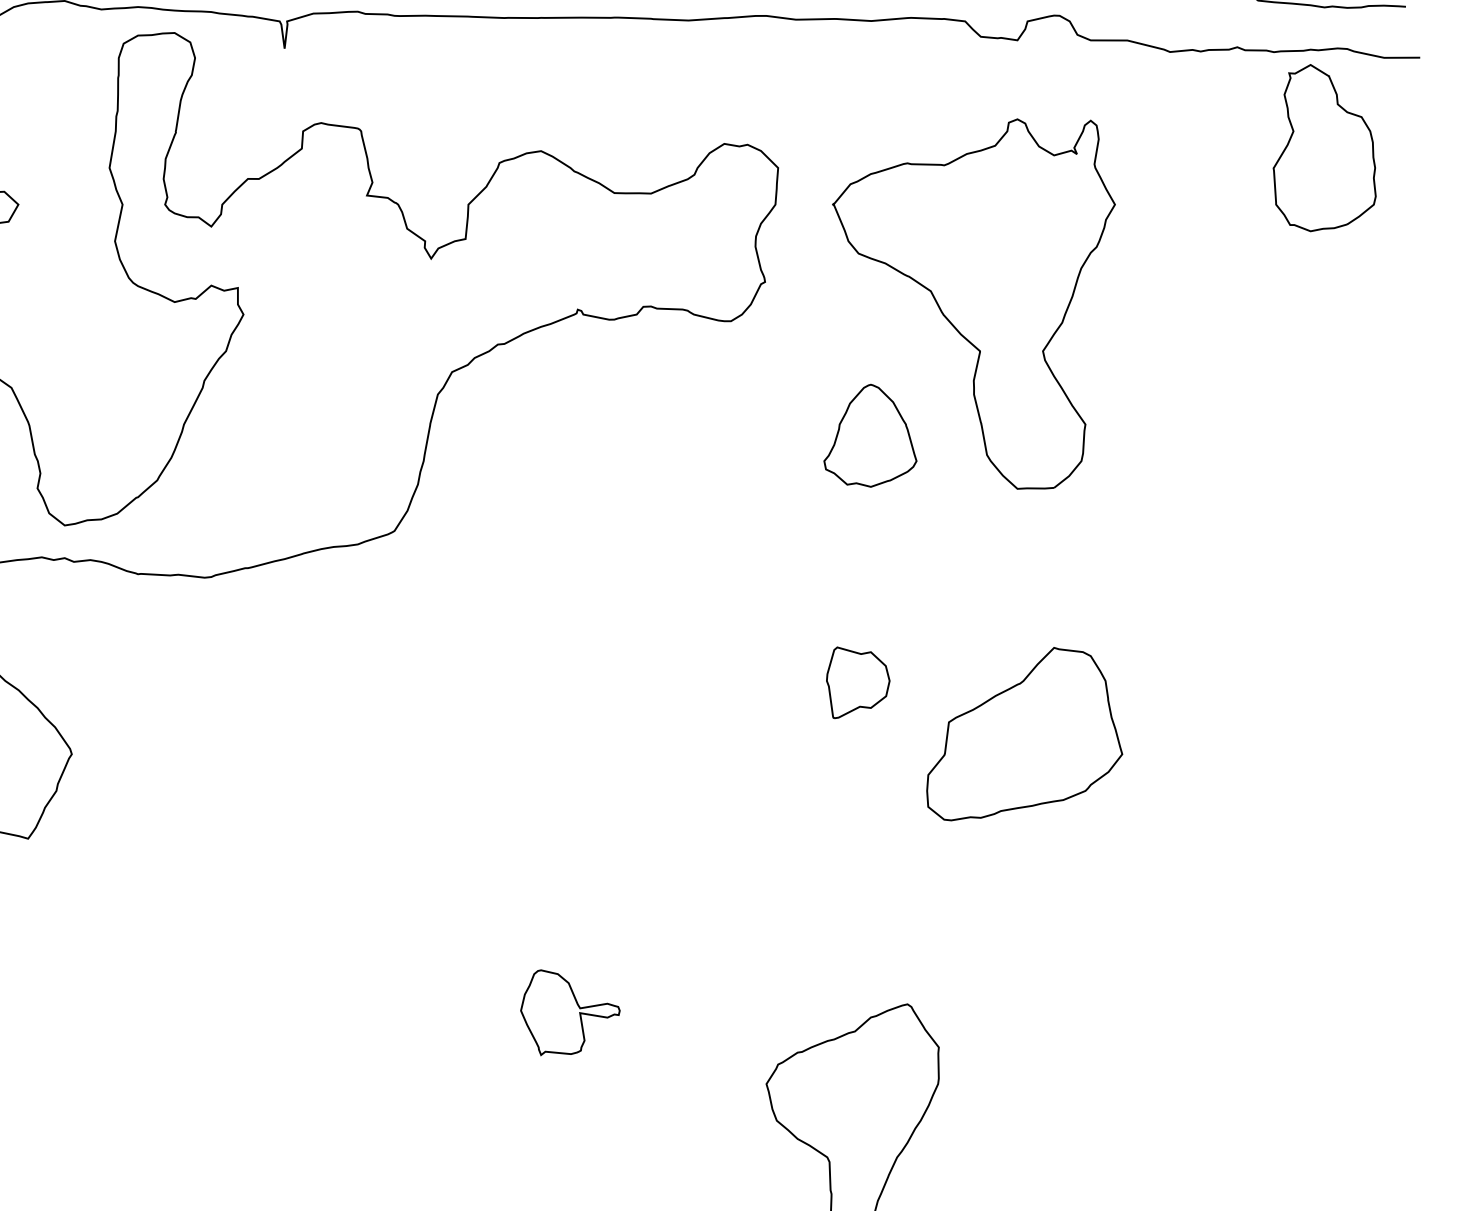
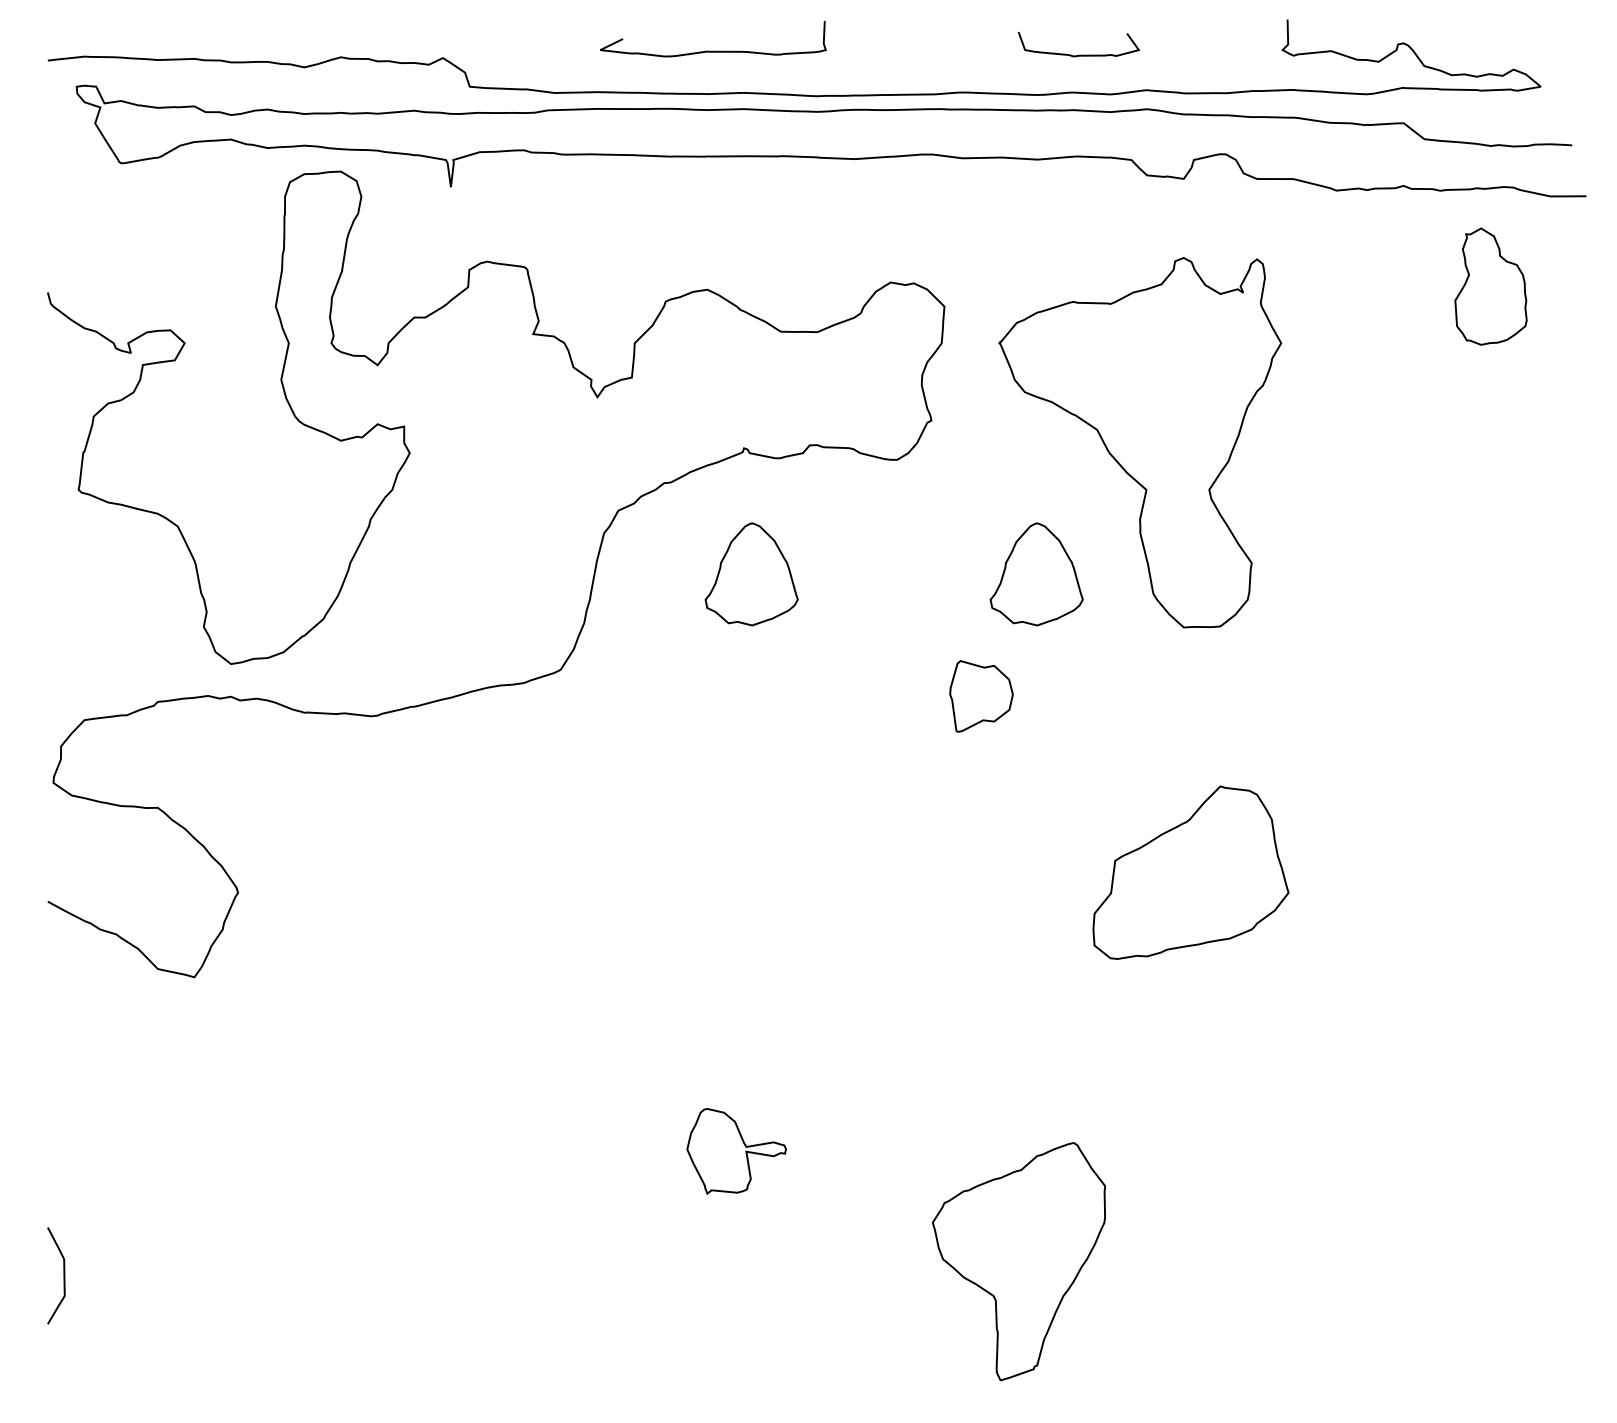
part: (1324, 147) -> (1490, 286), size x0.7
part: (585, 435) -> (751, 574), added
part: (858, 682) -> (981, 696), moved

